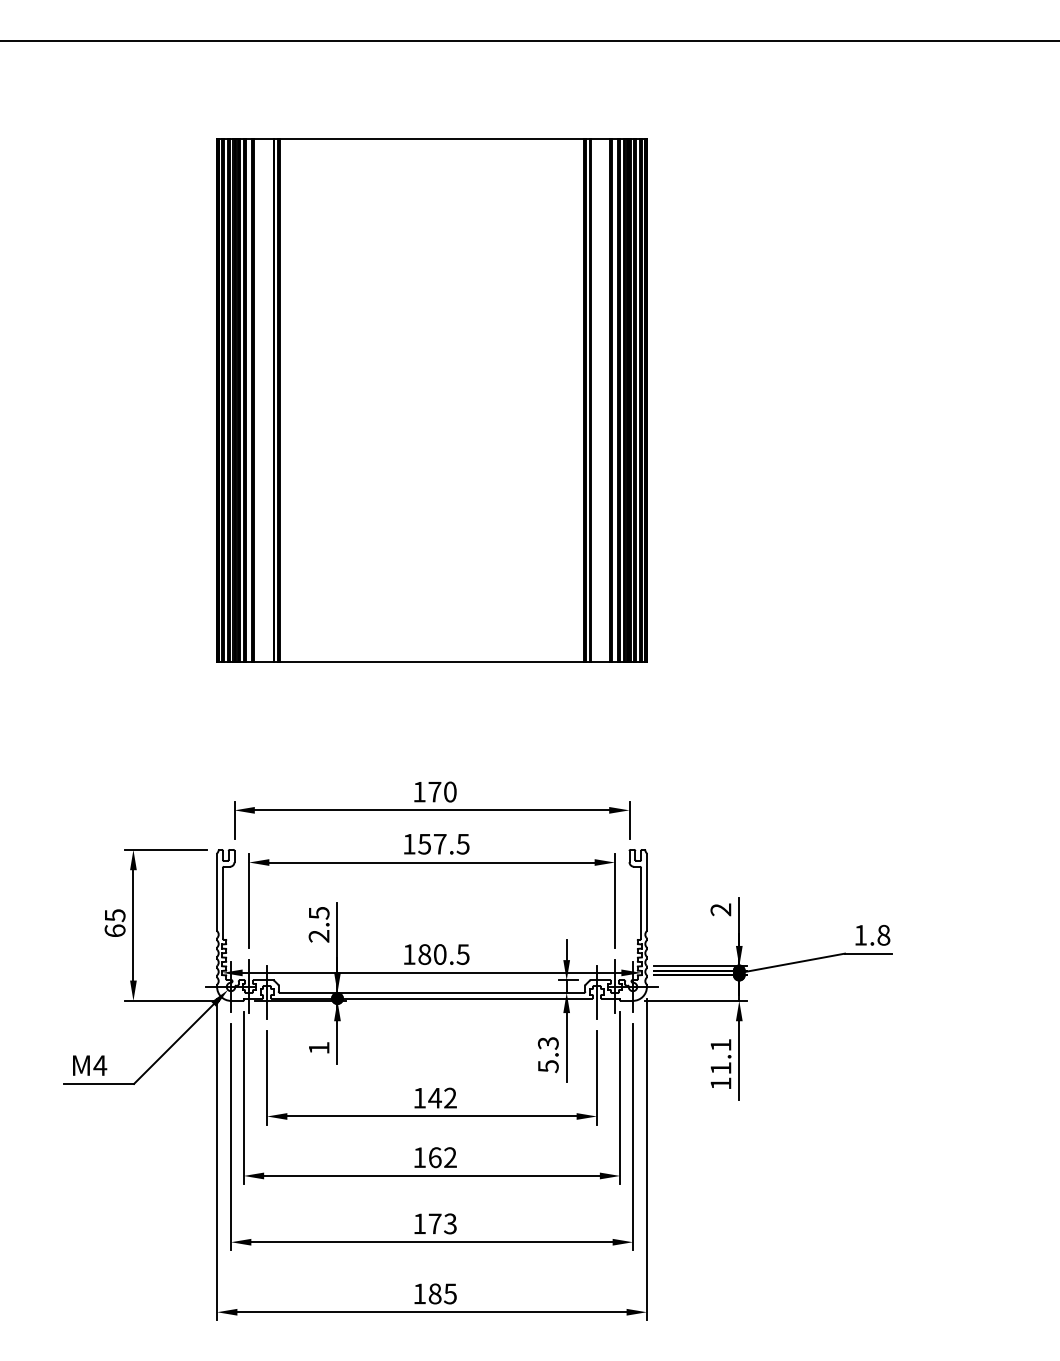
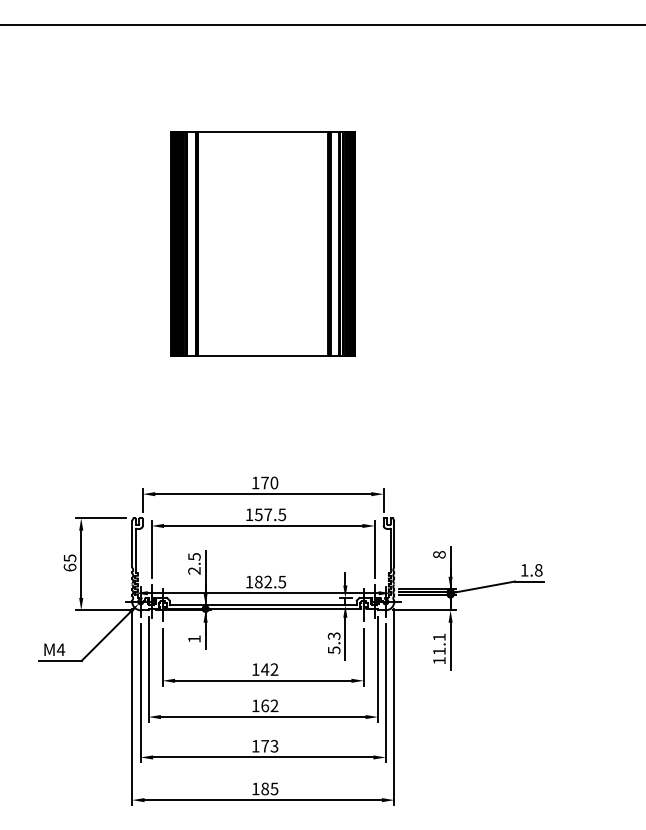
part: (430, 399) -> (262, 243), size x0.7
text: (721, 909) -> (439, 554), 2 -> 8
text: (440, 953) -> (268, 581), 180.5 -> 182.5

